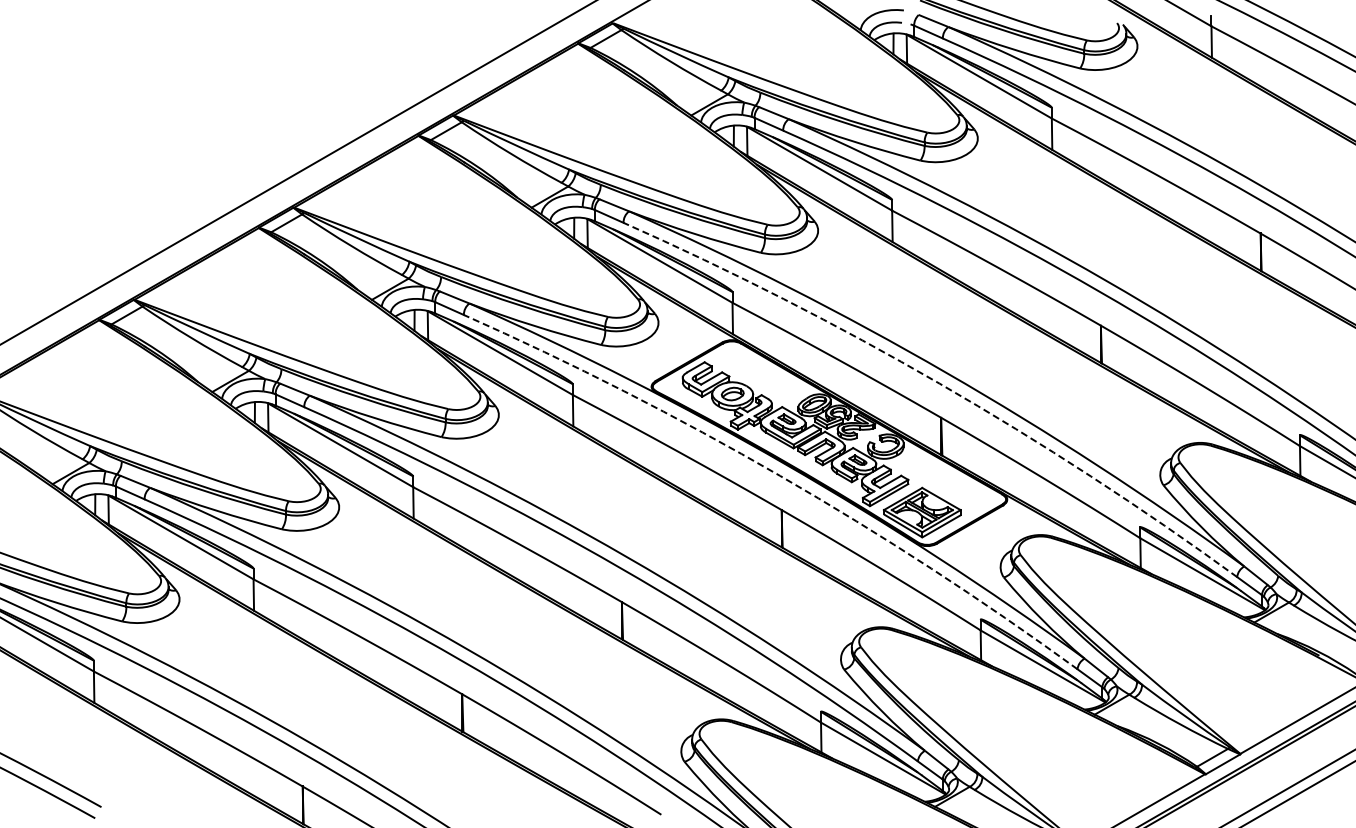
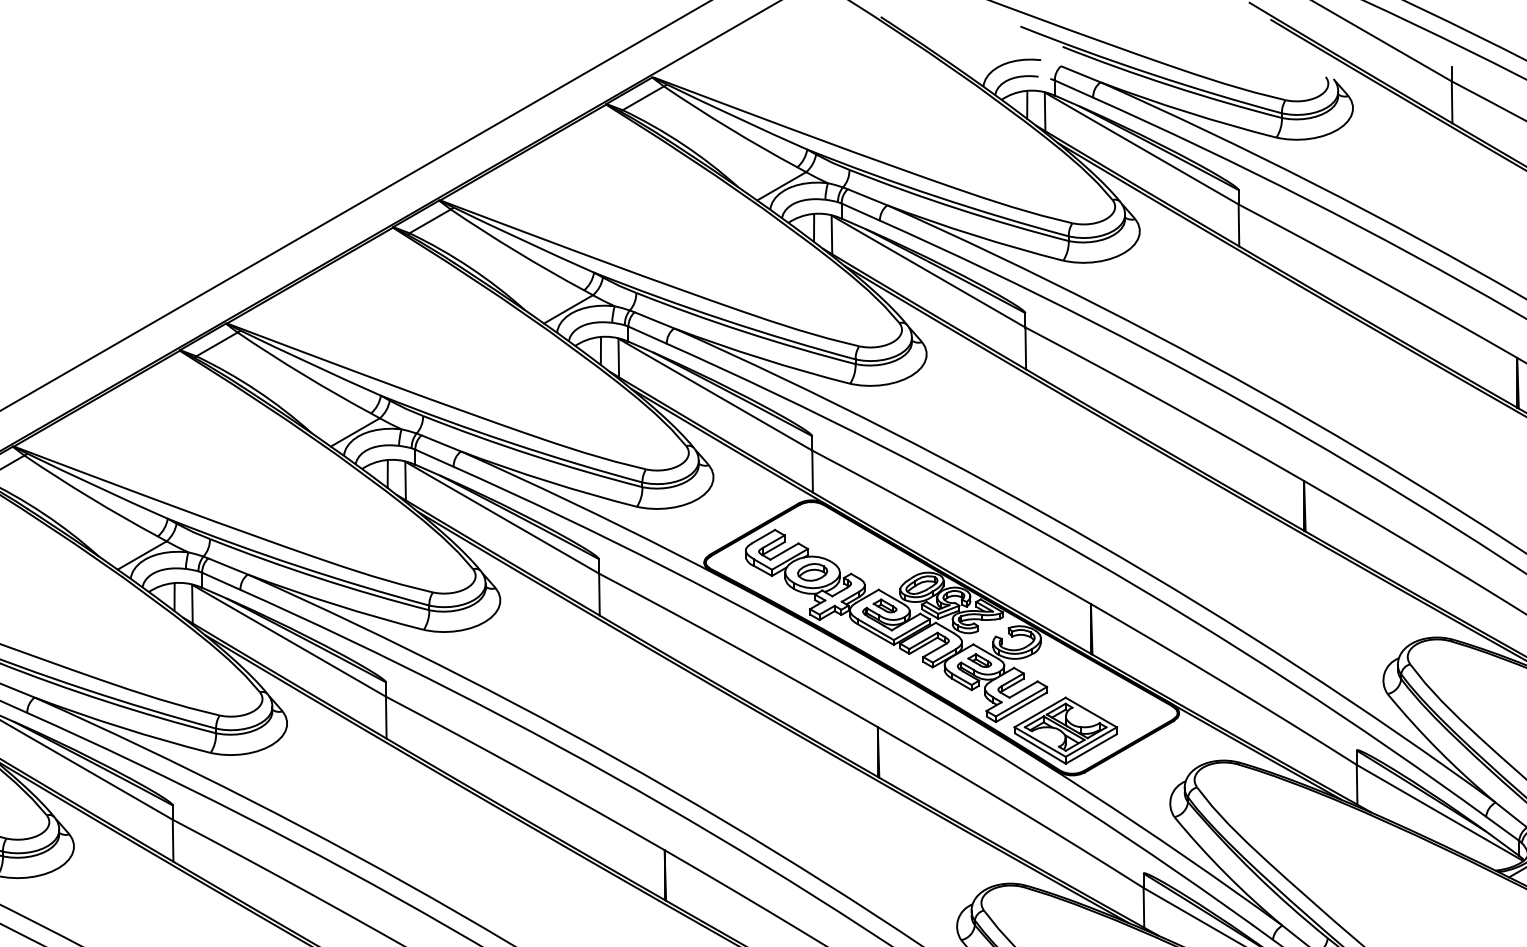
arc: (939, 383) -> (1088, 558), dashed -> solid
arc: (780, 475) -> (876, 681), dashed -> solid

